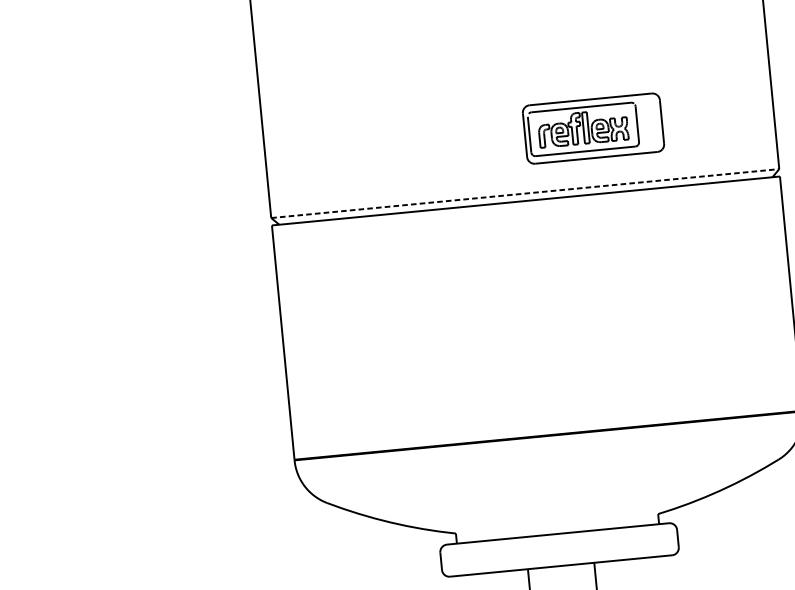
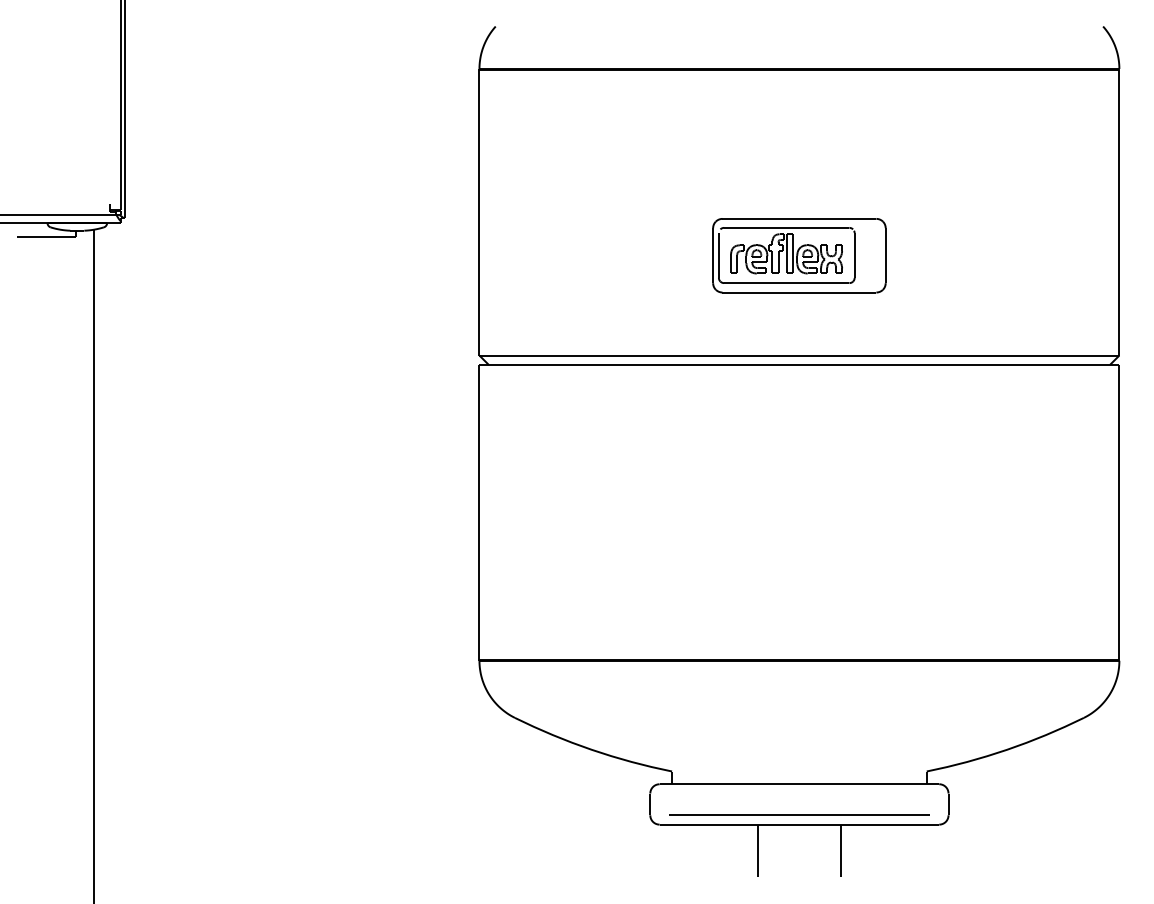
part: (593, 128) -> (799, 255), moved
line: (525, 193) -> (799, 355), dashed -> solid
line: (560, 557) -> (799, 814), added

